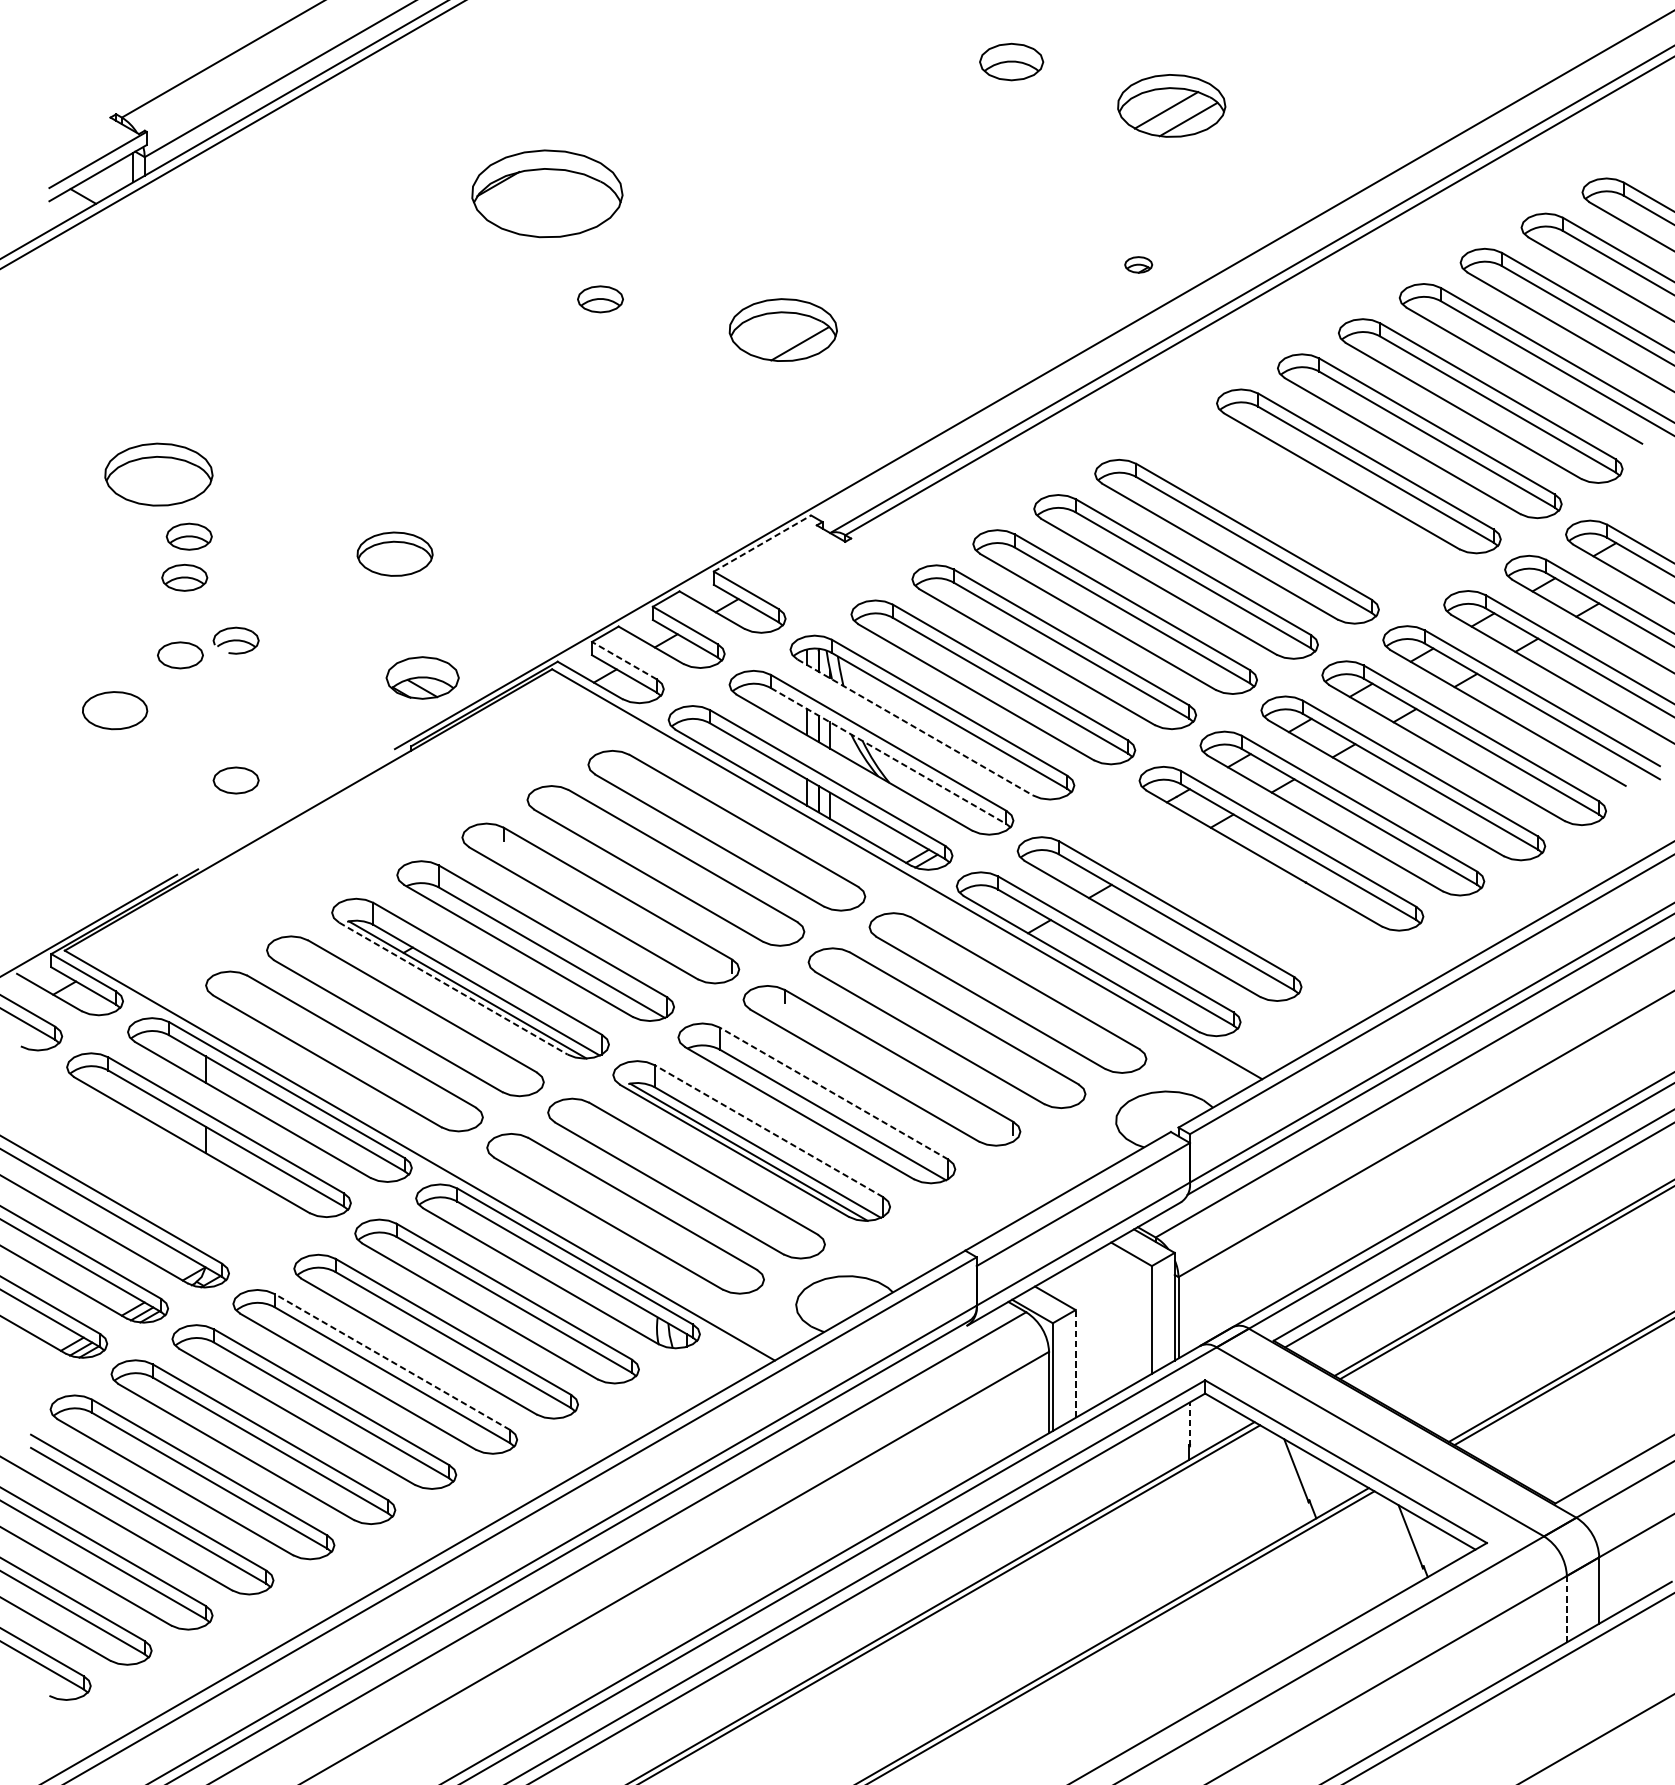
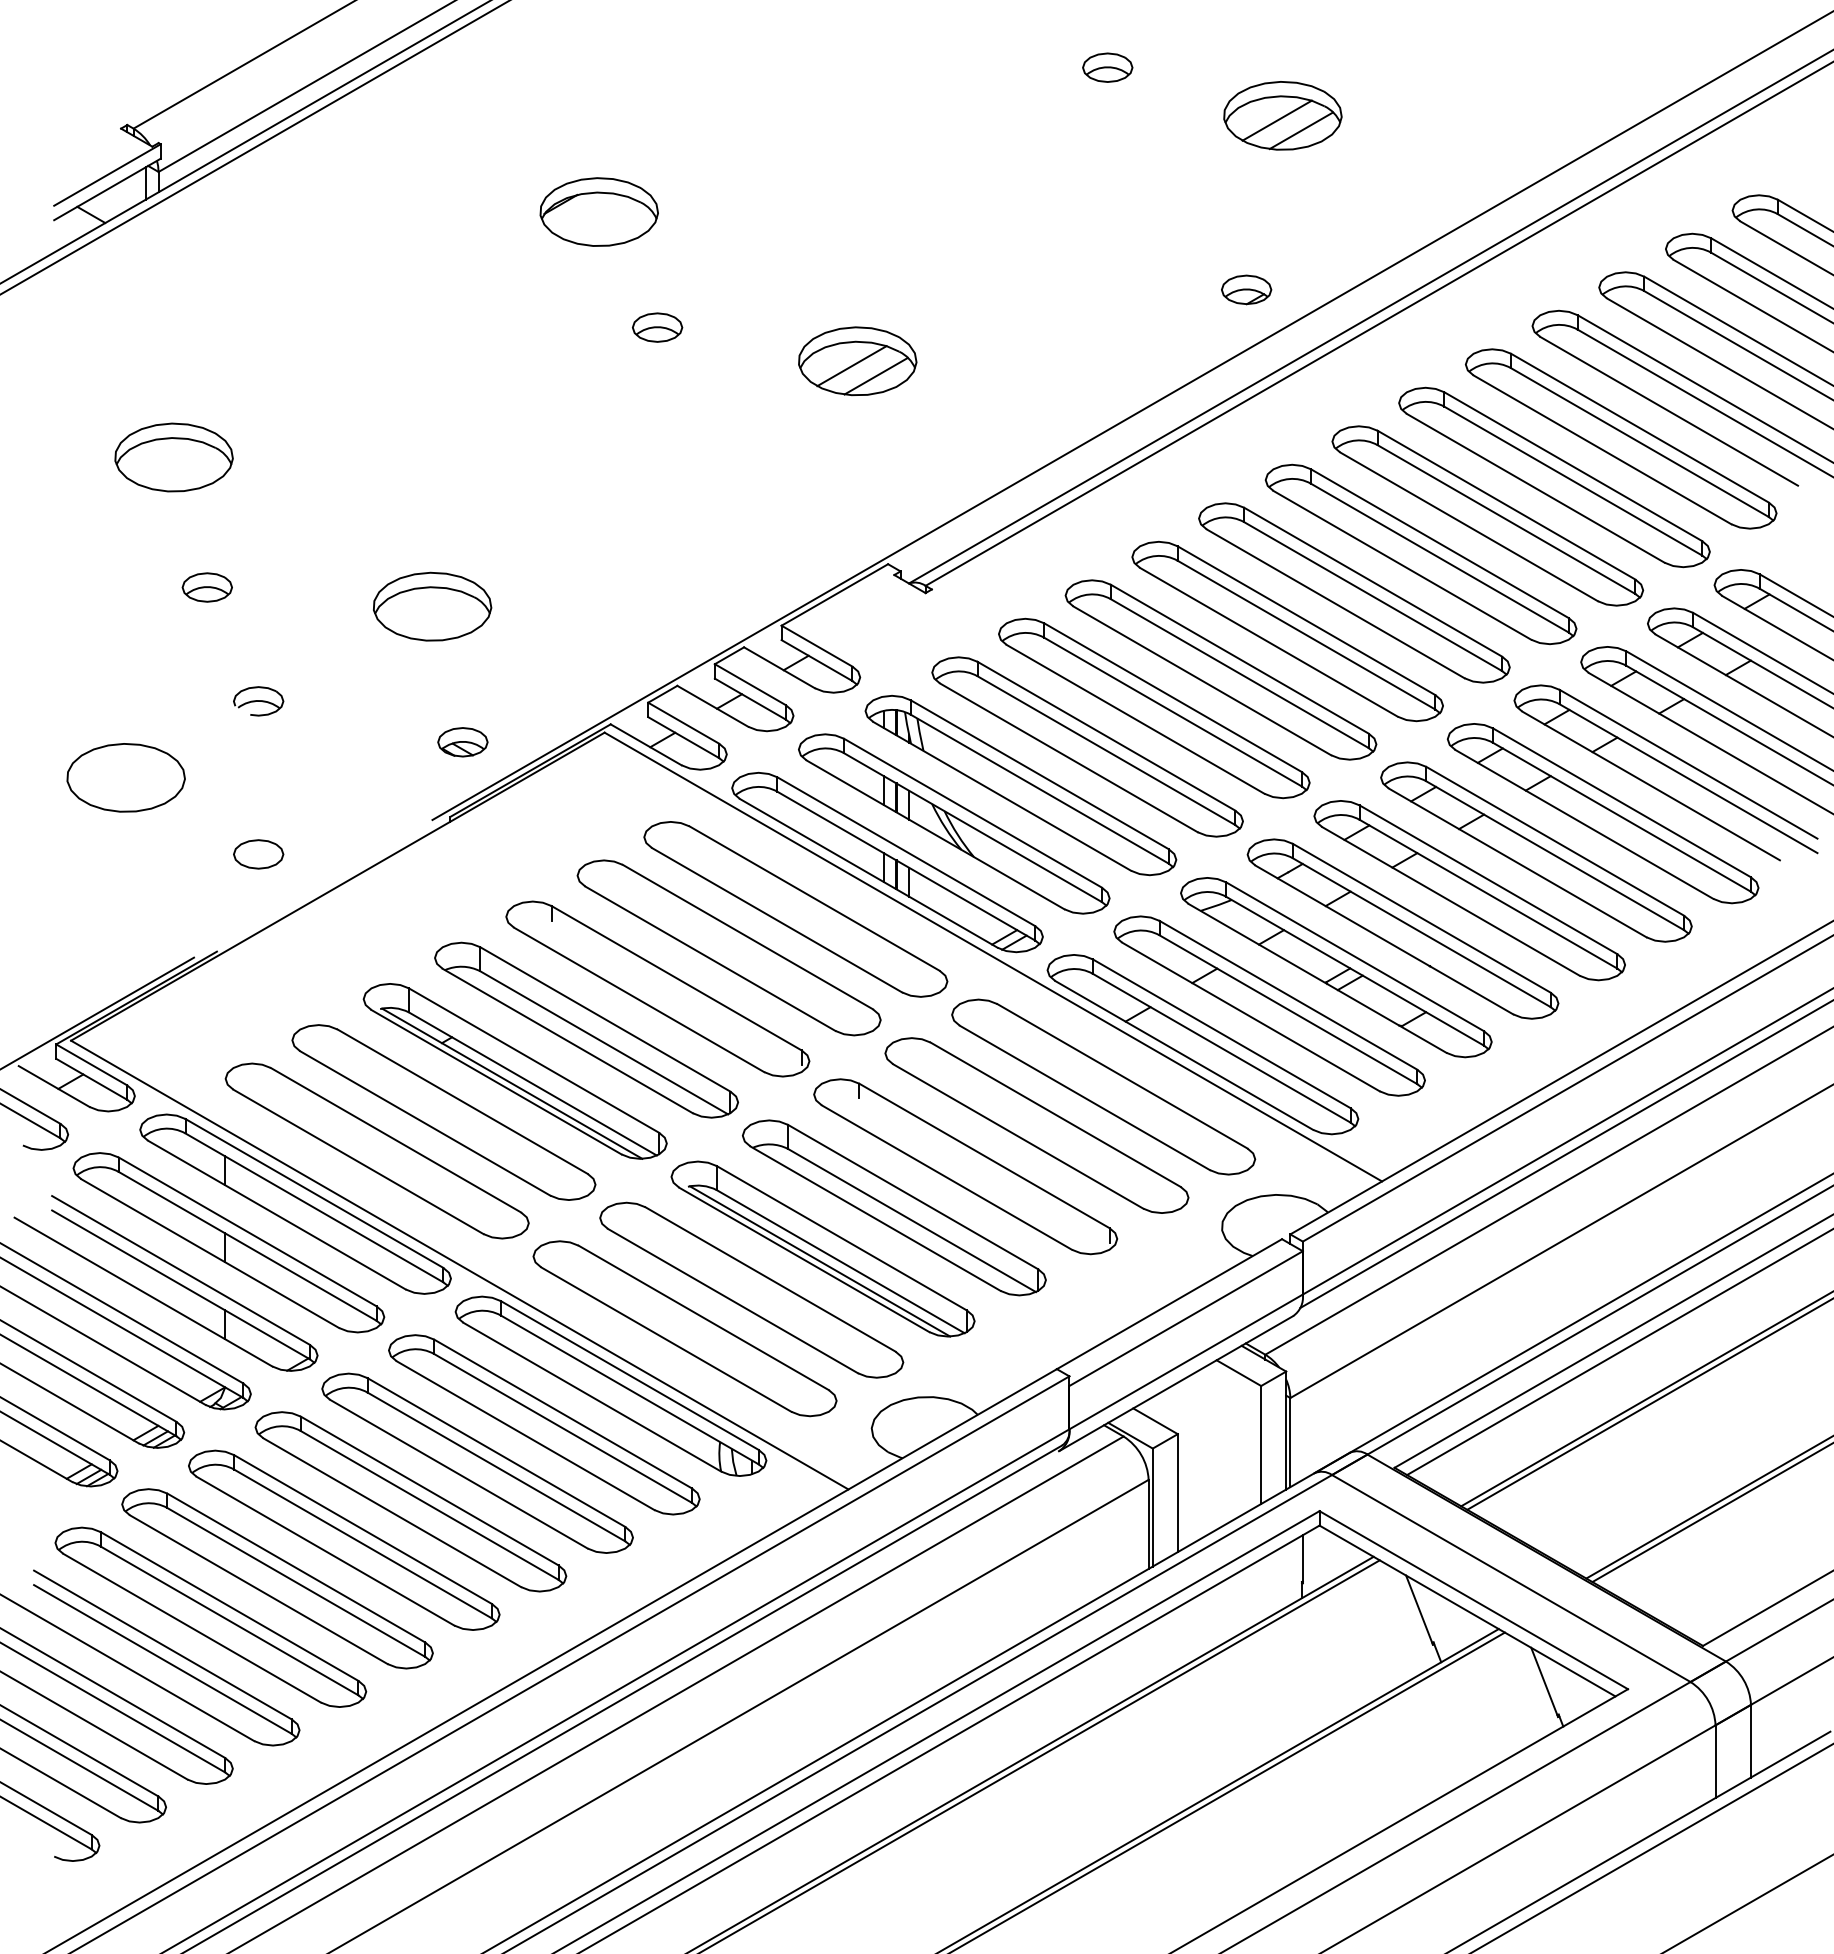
part: (1011, 61) -> (1107, 67), size x0.71
part: (546, 193) -> (598, 211), size x0.71
part: (1138, 264) -> (1246, 289), size x1.67
line: (777, 334) -> (851, 366), added
part: (158, 474) -> (173, 457), moved
part: (1297, 505) -> (1420, 553), added
line: (763, 543) -> (835, 594), dashed -> solid
part: (394, 554) -> (432, 606), size x1.43
part: (183, 577) -> (201, 632), removed
part: (180, 655) -> (197, 717), removed
line: (624, 660) -> (683, 723), dashed -> solid
part: (422, 678) -> (462, 742), size x0.62
part: (114, 710) -> (125, 777), size x1.67
line: (915, 727) -> (1002, 796), dashed -> solid
line: (889, 755) -> (973, 827), dashed -> solid
part: (1220, 883) -> (1336, 967), added
line: (453, 988) -> (496, 1082), dashed -> solid
line: (833, 1092) -> (912, 1196), dashed -> solid
line: (768, 1131) -> (841, 1238), dashed -> solid
part: (151, 1172) -> (165, 1283), added
line: (392, 1362) -> (429, 1491), dashed -> solid
line: (1075, 1364) -> (1177, 1493), dashed -> solid
line: (1189, 1423) -> (1302, 1558), dashed -> solid
line: (1566, 1609) -> (1715, 1762), dashed -> solid

